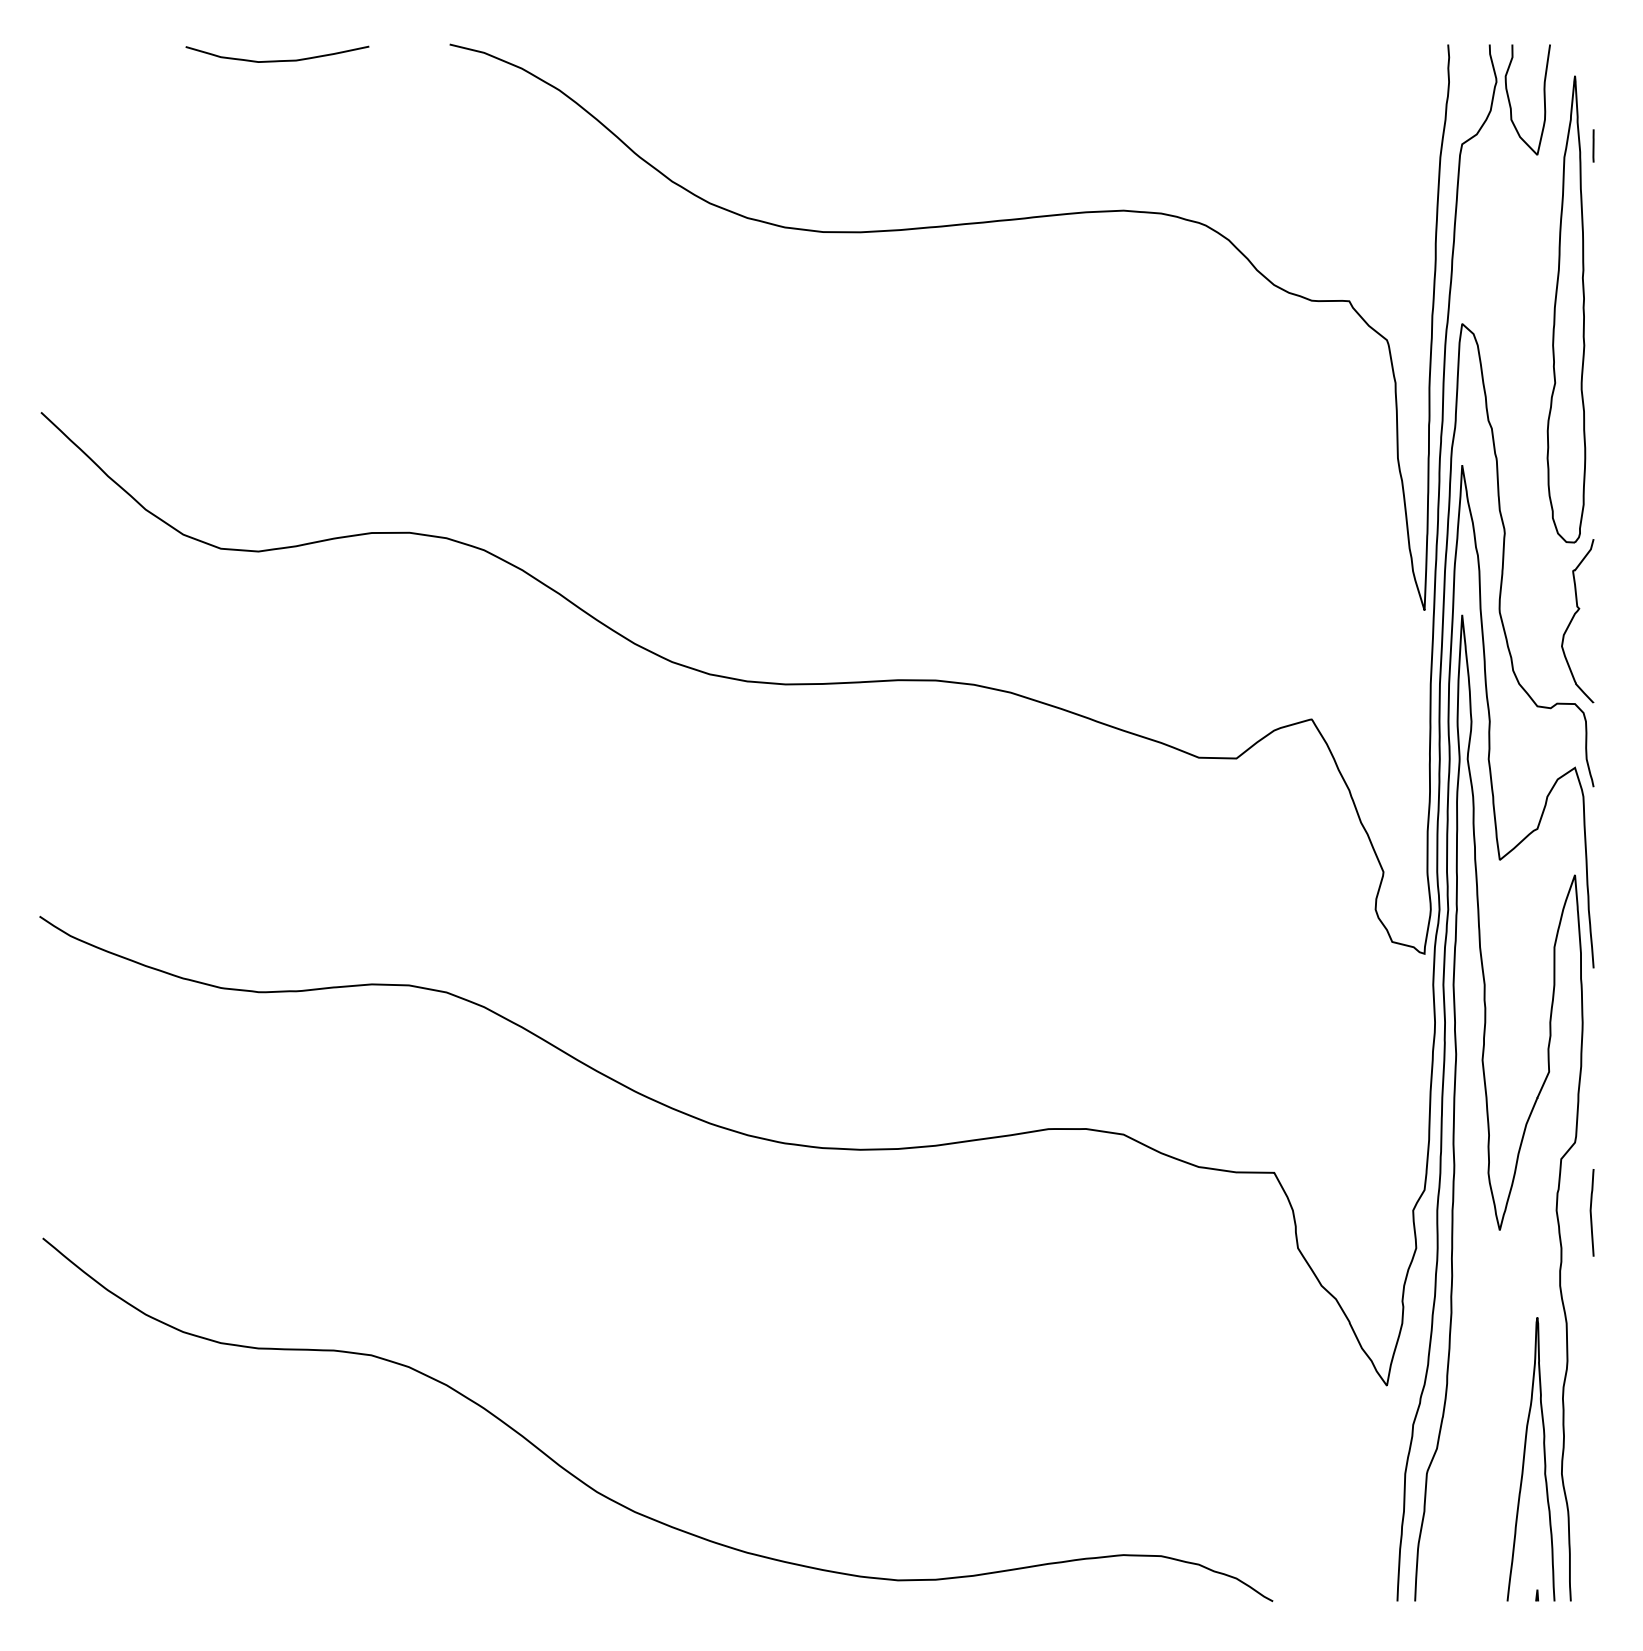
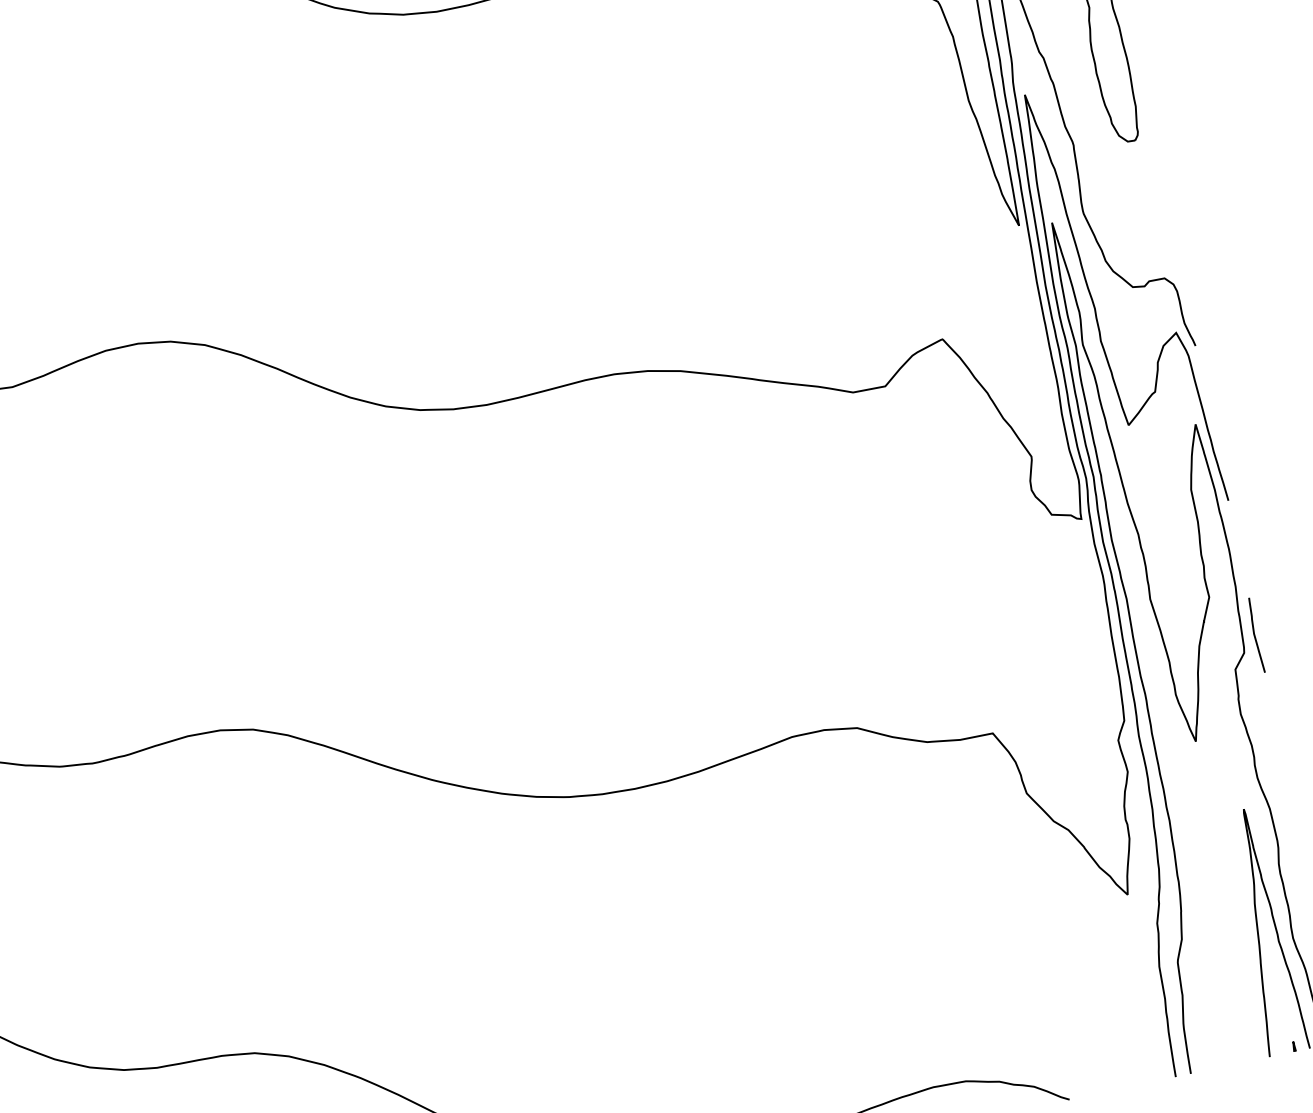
curve: (1573, 619) -> (1147, 206), removed
curve: (1591, 1212) -> (1255, 635), moved

